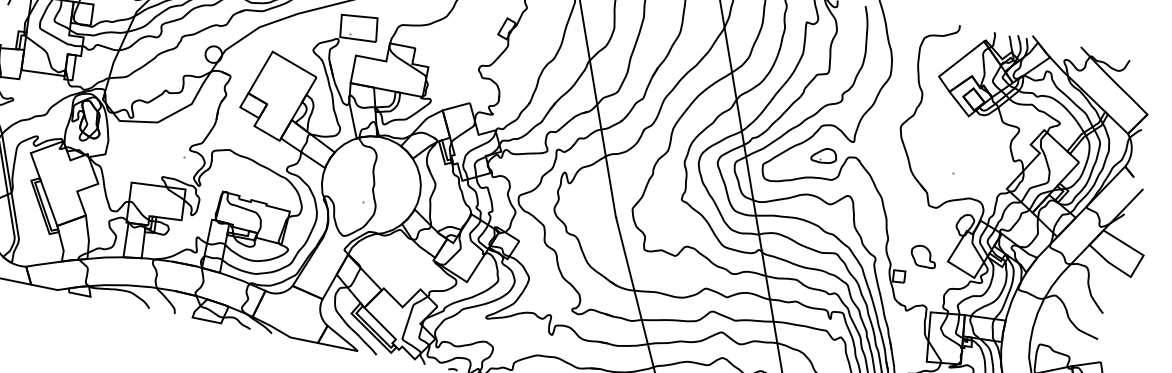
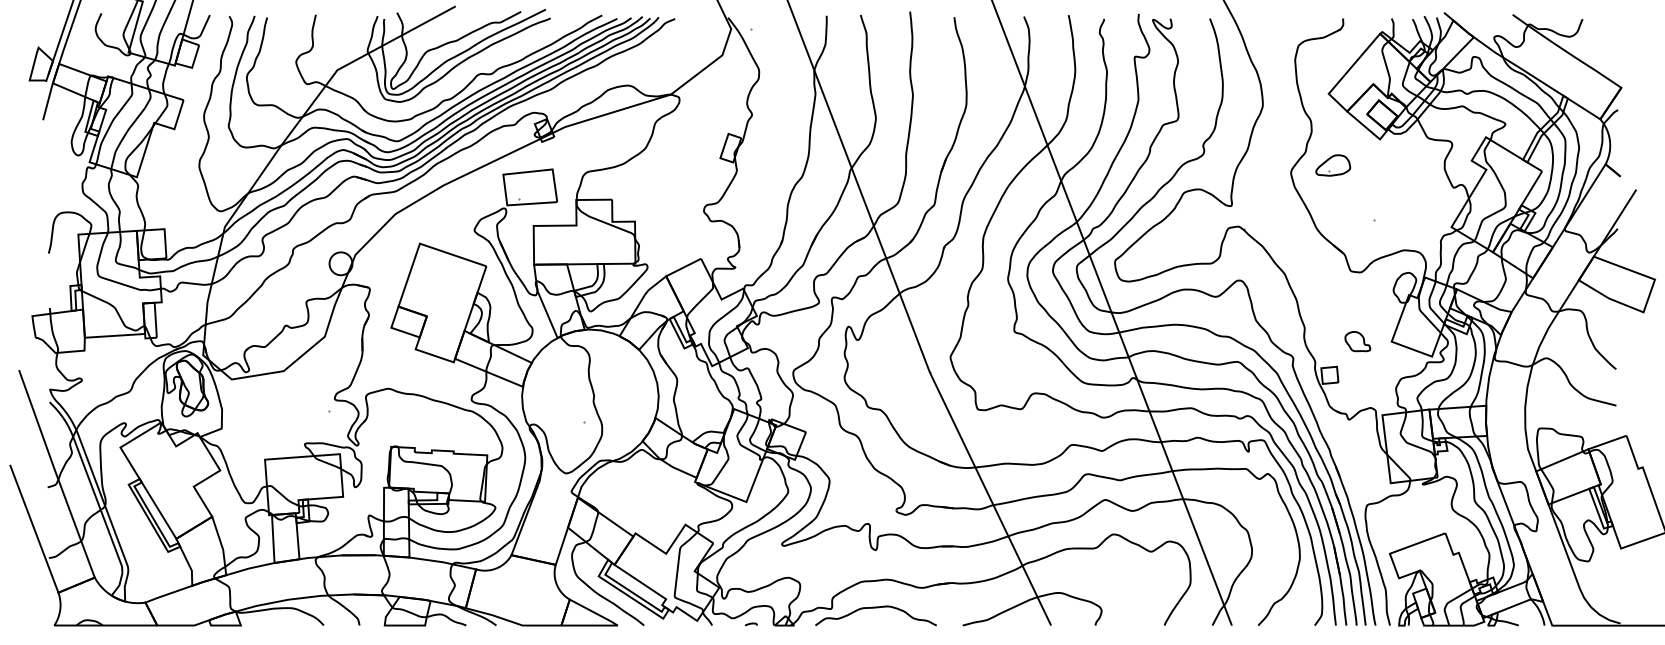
part: (824, 155) -> (1333, 165), moved
part: (923, 256) -> (1357, 341), size x0.7

